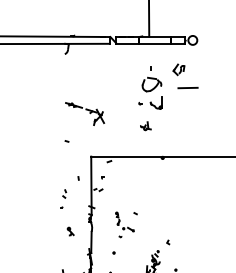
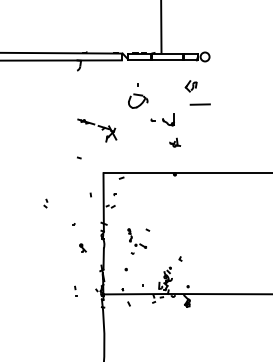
part: (152, 78) -> (138, 95), moved
part: (146, 125) -> (175, 142), moved
part: (64, 193) -> (45, 203), moved

